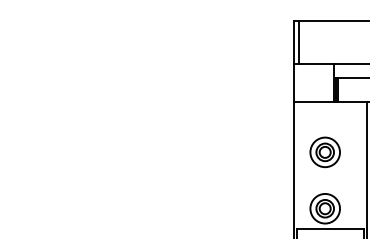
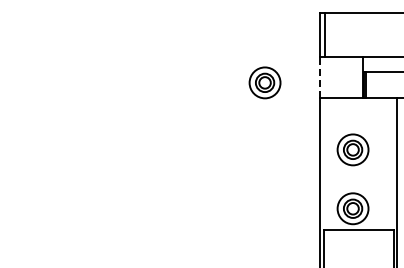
line: (293, 82) -> (319, 76), solid -> dashed
part: (240, 87) -> (264, 82), added

